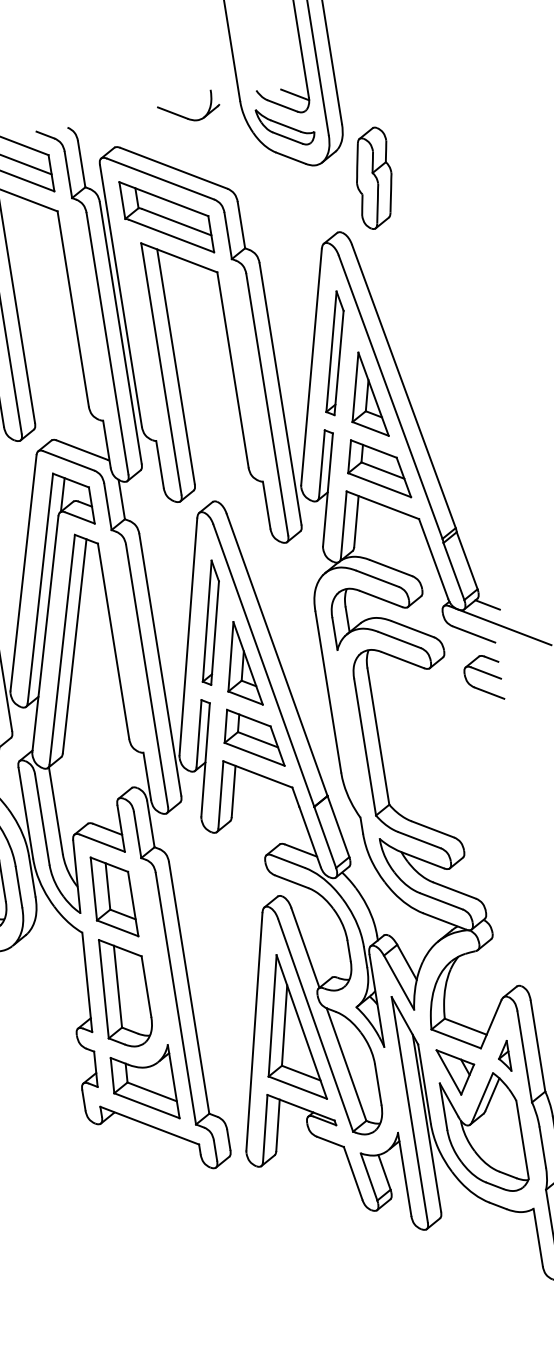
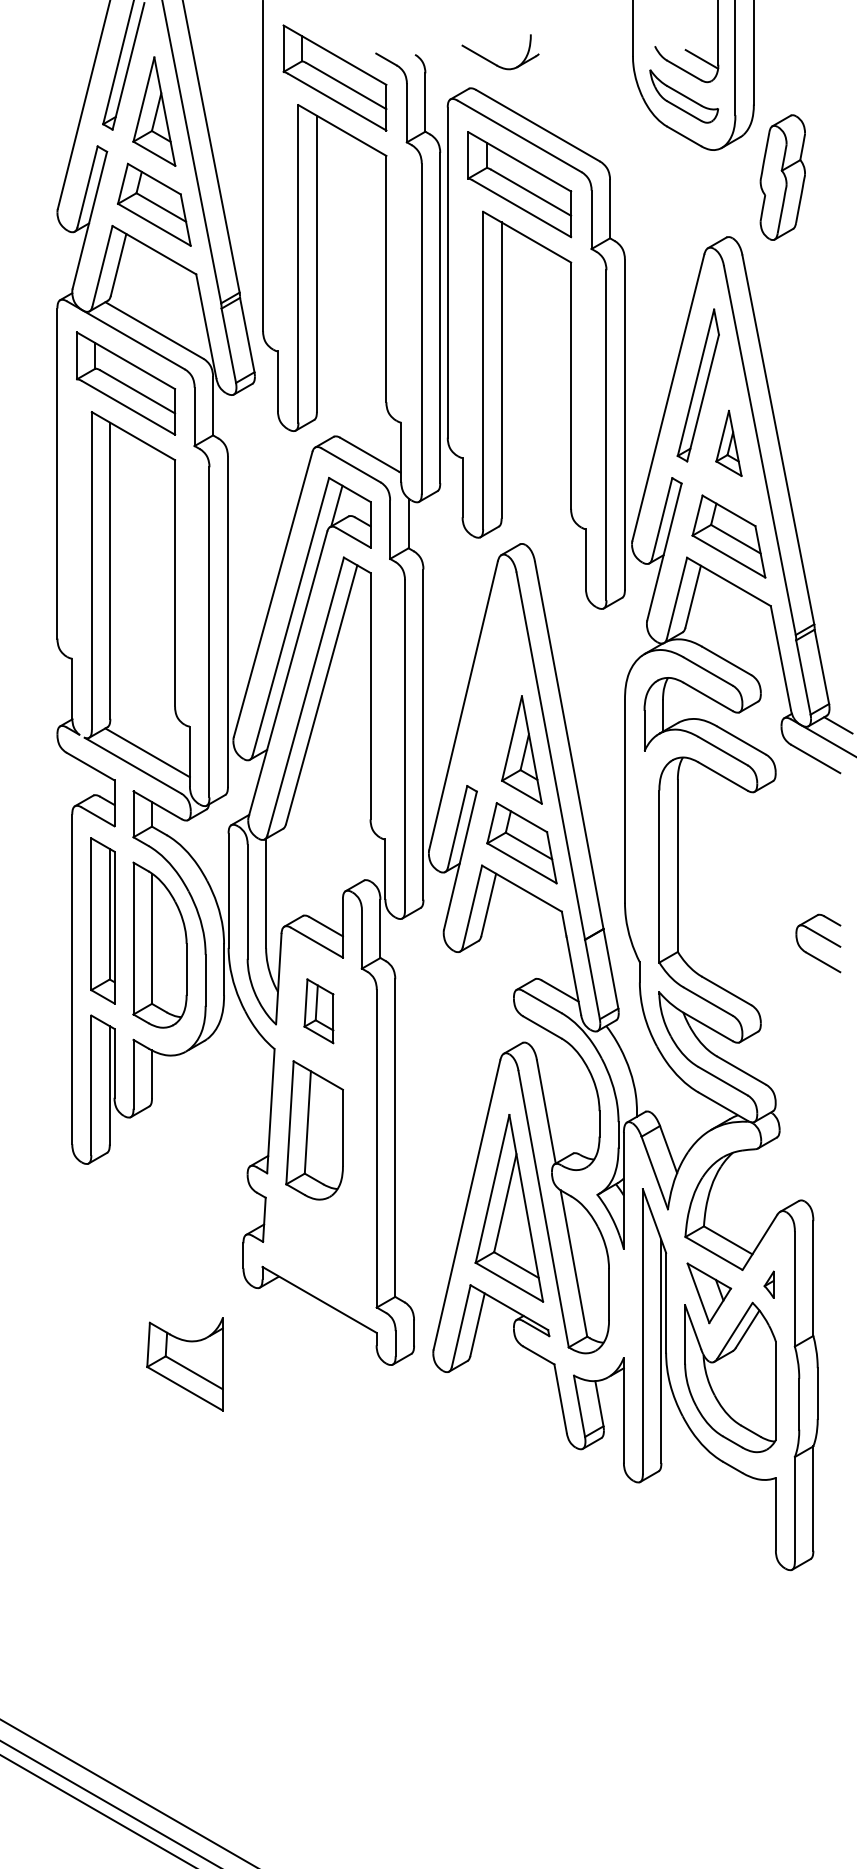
part: (183, 116) -> (492, 61), moved
part: (364, 395) -> (728, 443), size x0.6
part: (209, 622) -> (492, 692), removed
part: (486, 674) -> (823, 938), moved
part: (112, 897) -> (318, 1011), size x0.6
part: (503, 1056) -> (768, 1284), size x0.7
part: (143, 1086) -> (184, 1364), moved

